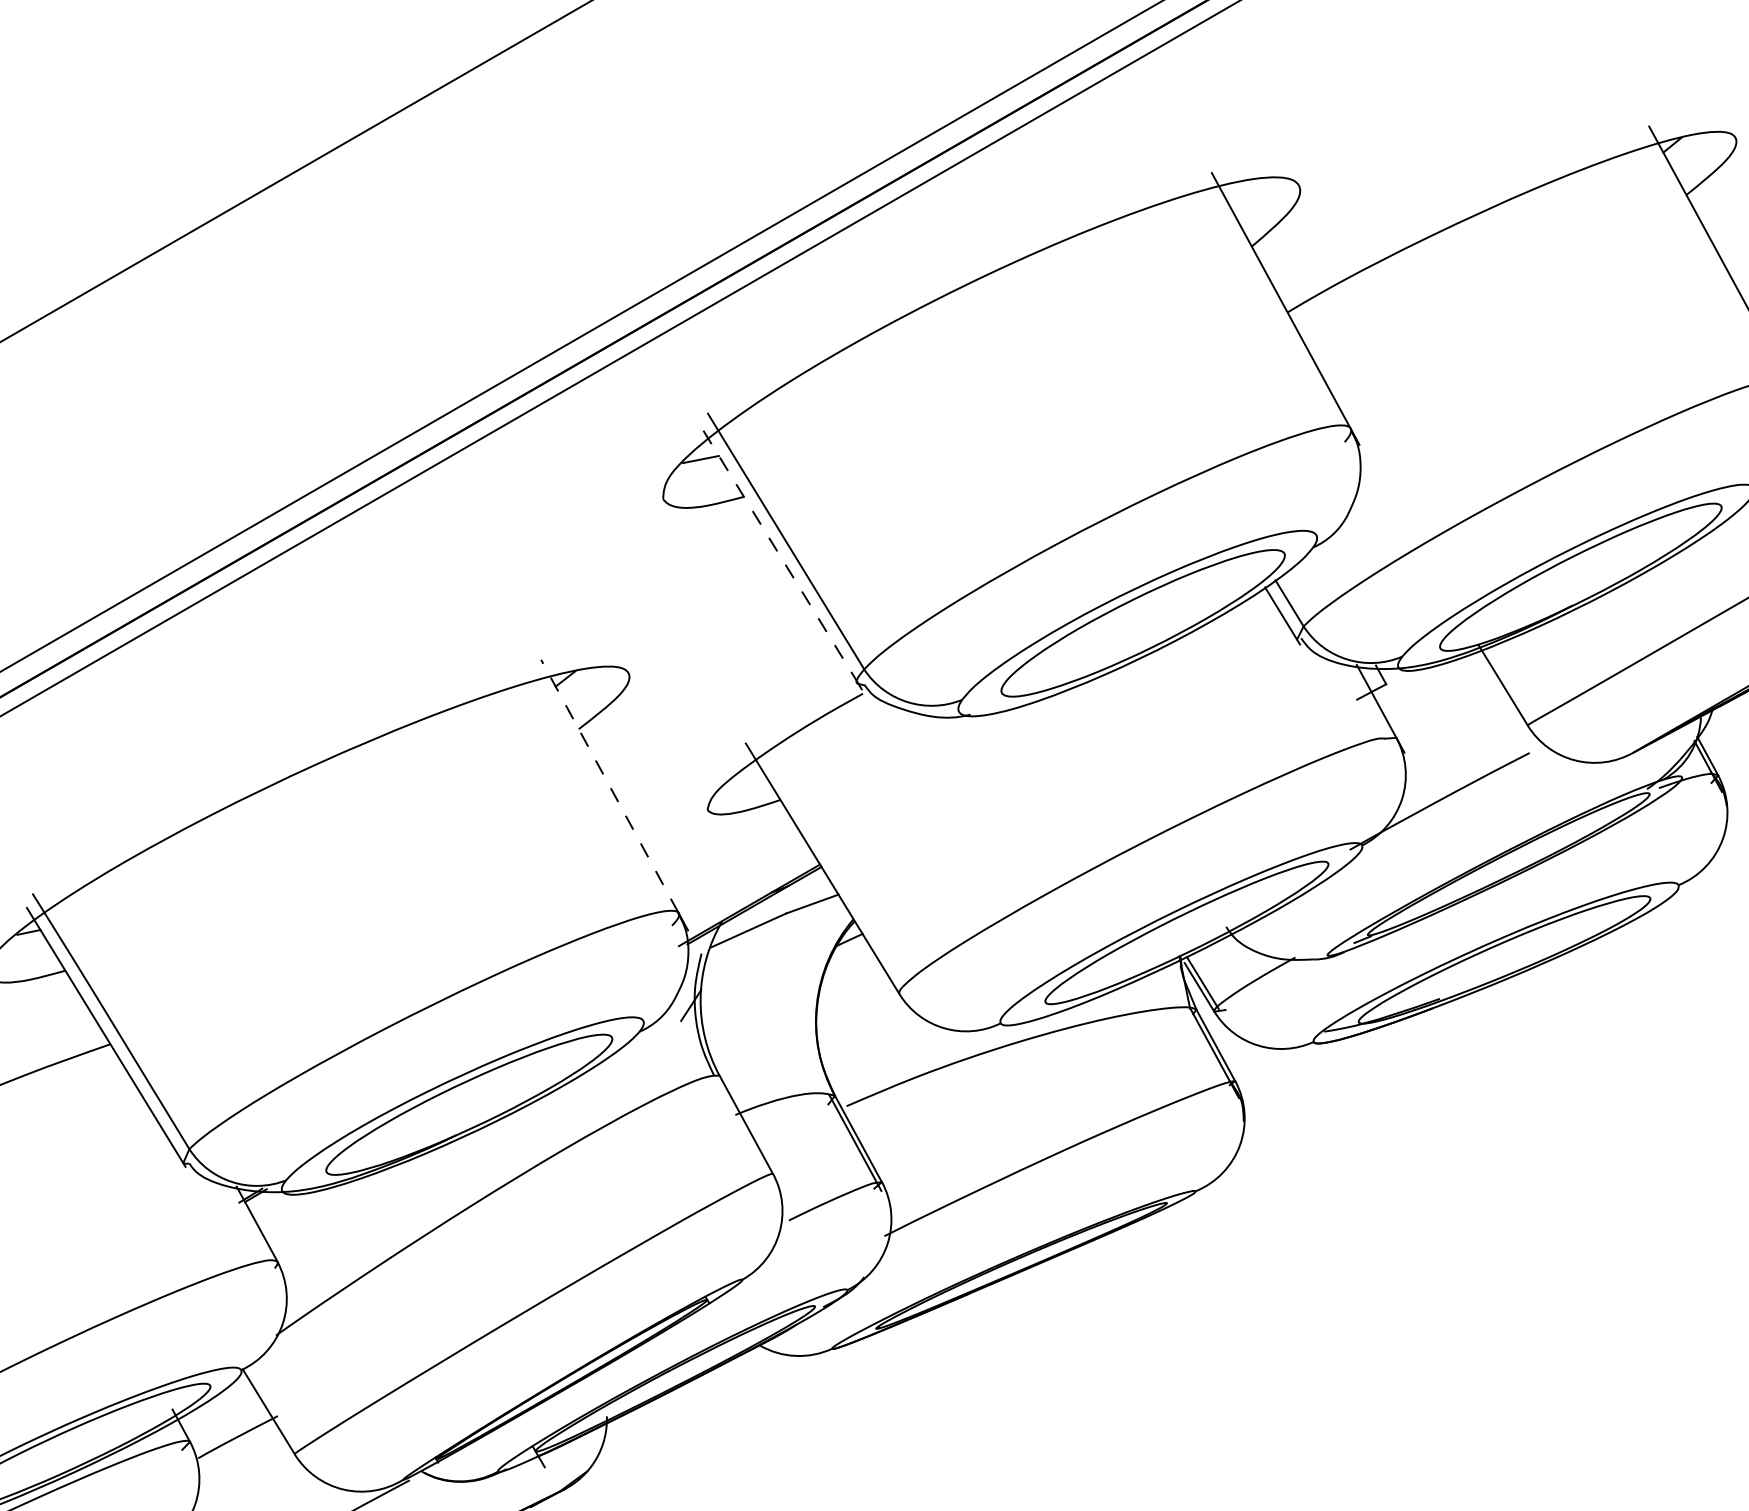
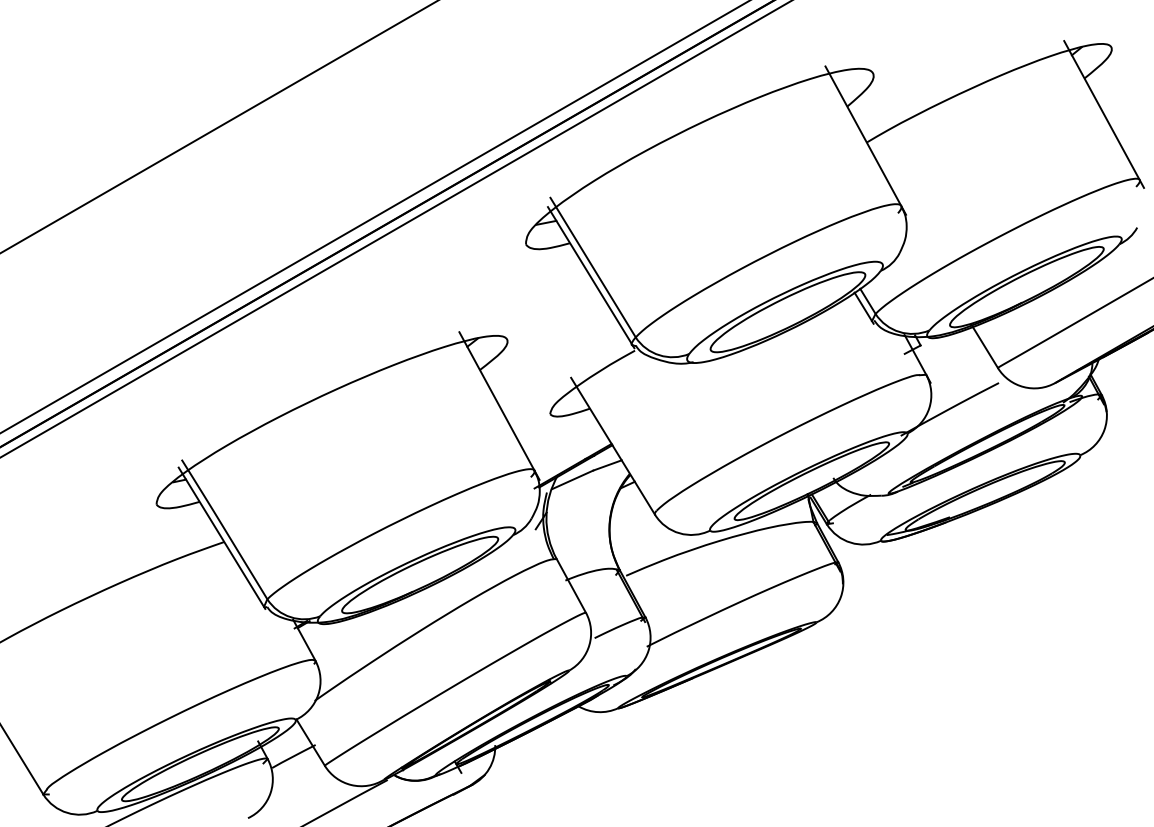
line: (781, 557) -> (590, 276), dashed -> solid
line: (609, 785) -> (496, 400), dashed -> solid

